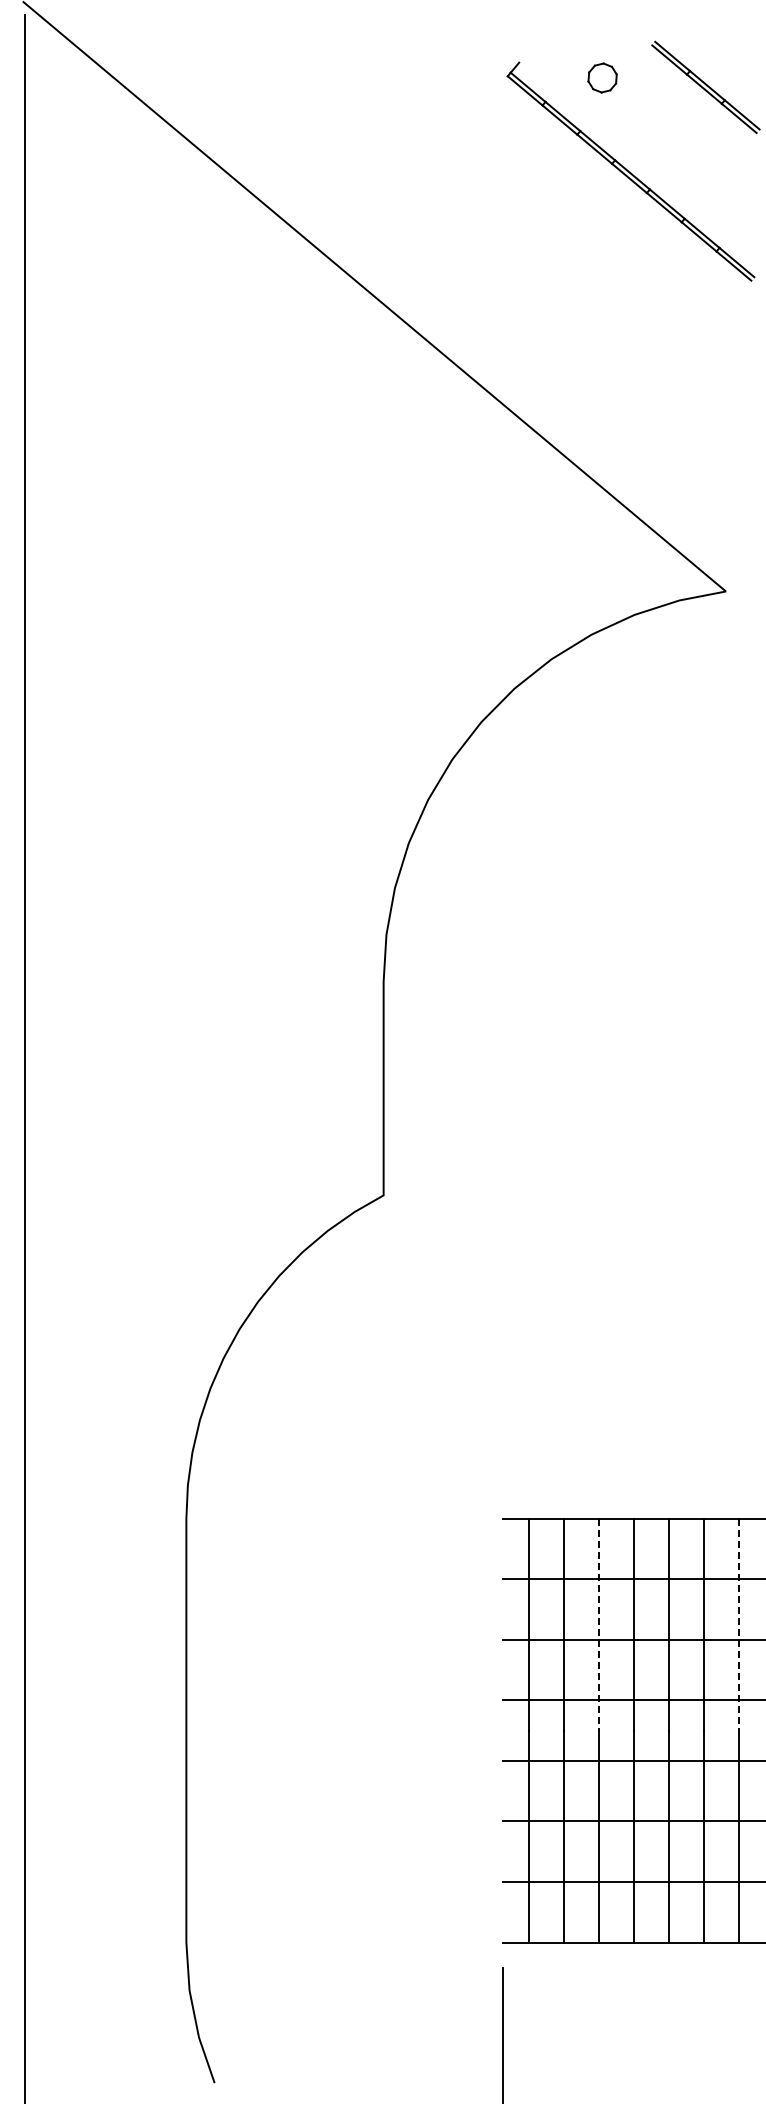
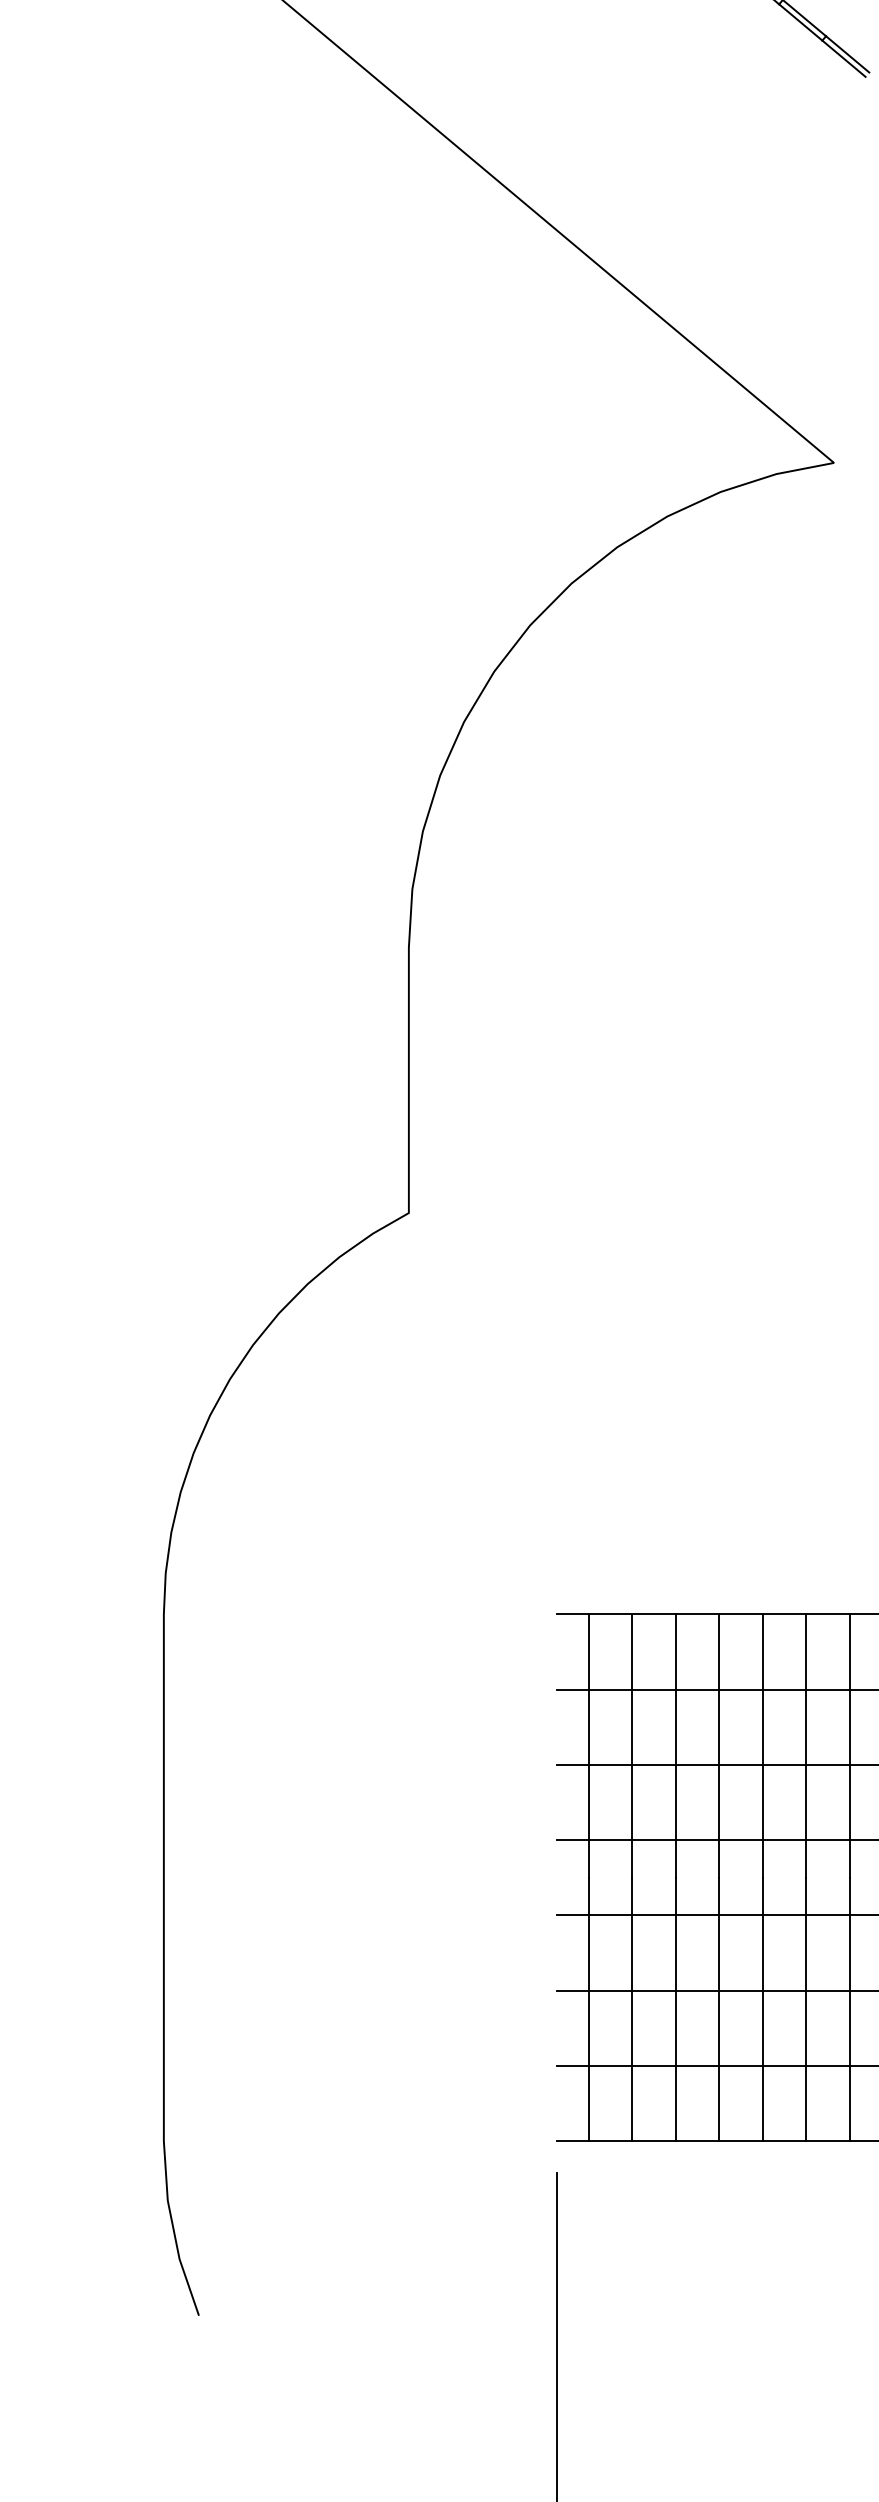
line: (598, 1624) -> (675, 1746), dashed -> solid
line: (738, 1624) -> (849, 1746), dashed -> solid

